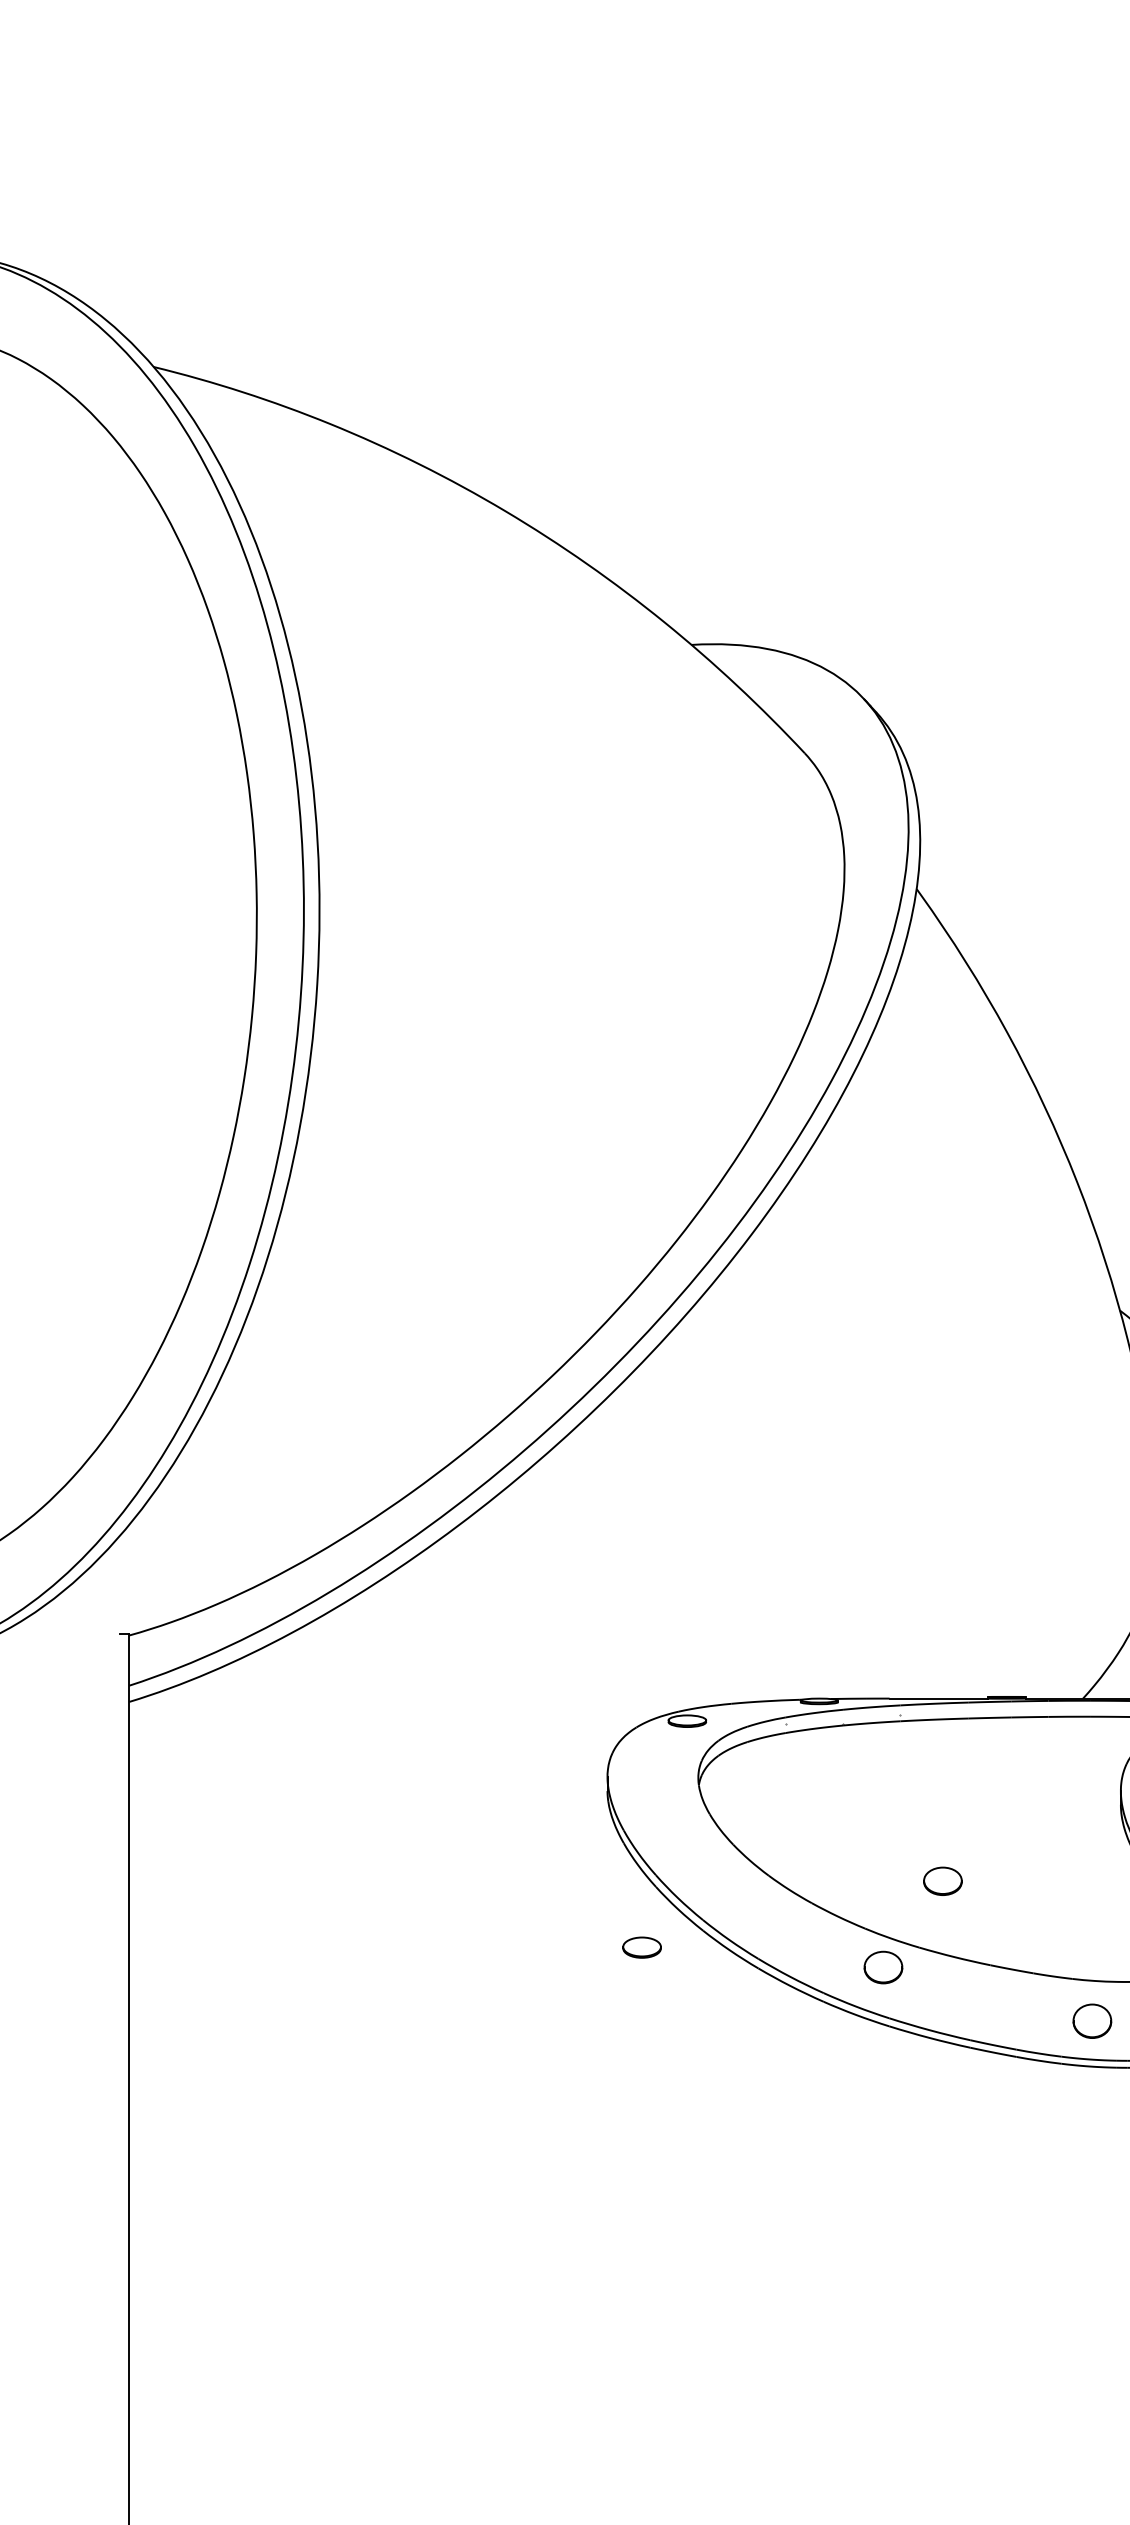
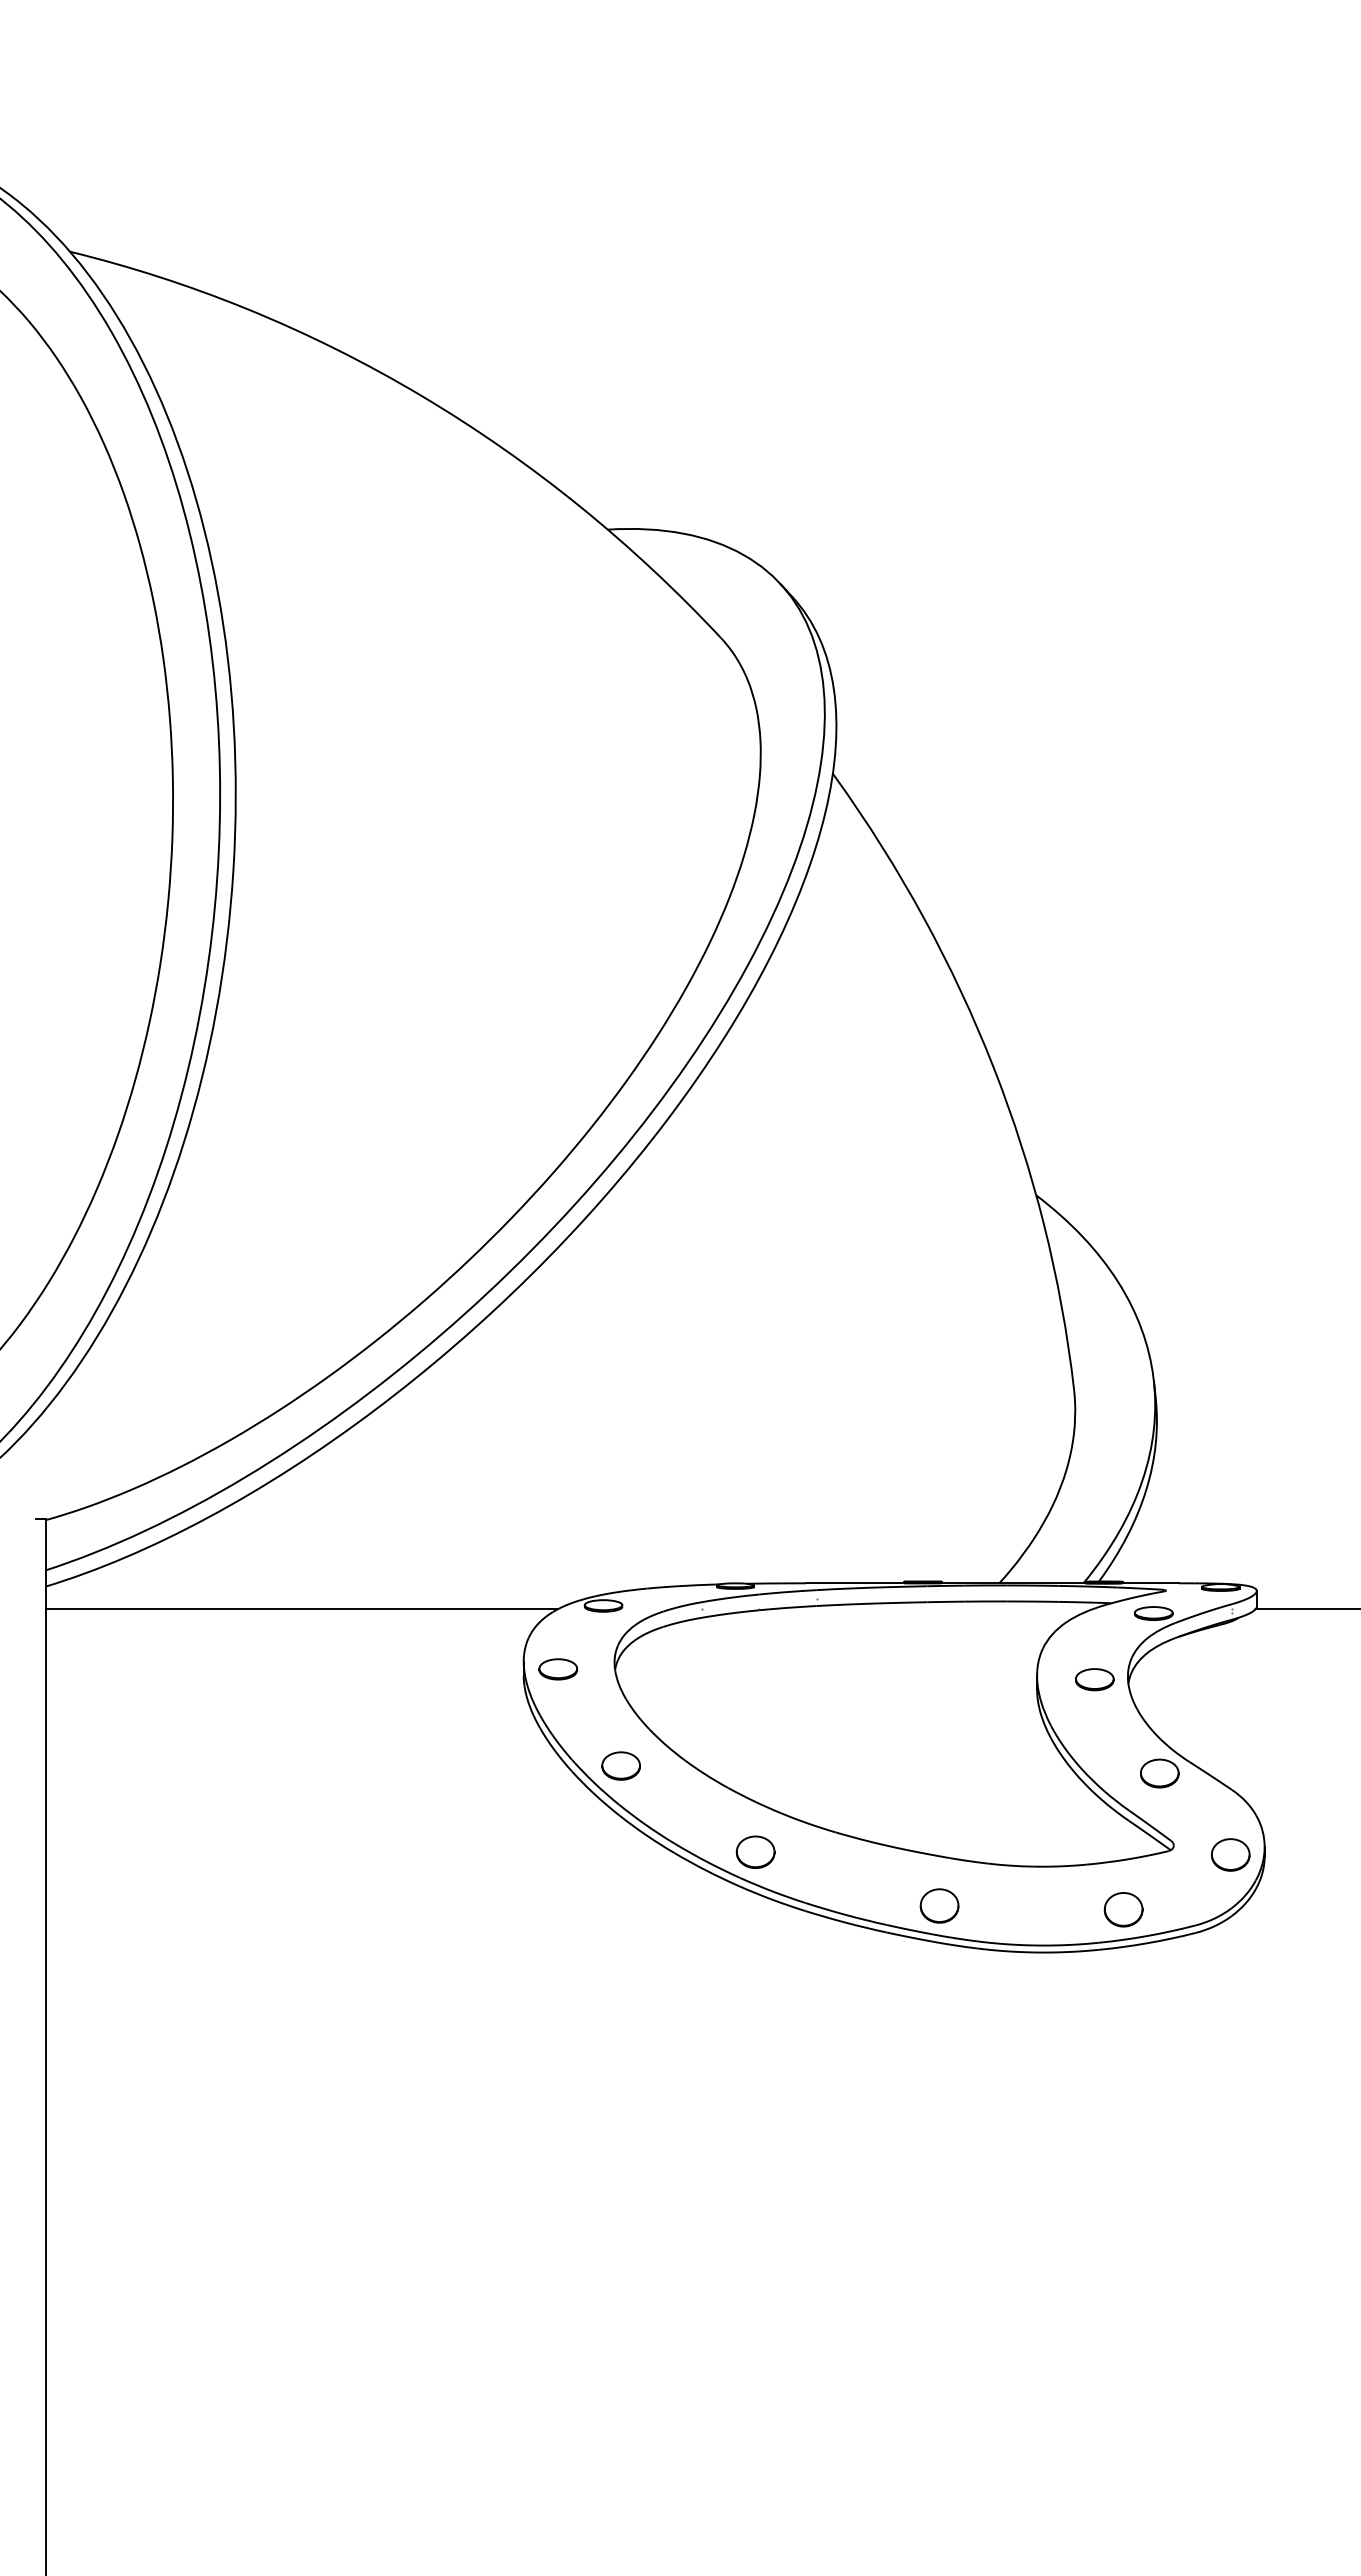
line: (385, 1724) -> (301, 1609), added
part: (942, 1880) -> (620, 1765), moved
part: (641, 1947) -> (557, 1669), moved
part: (883, 1966) -> (755, 1851), moved
part: (1092, 2020) -> (939, 1905), moved

